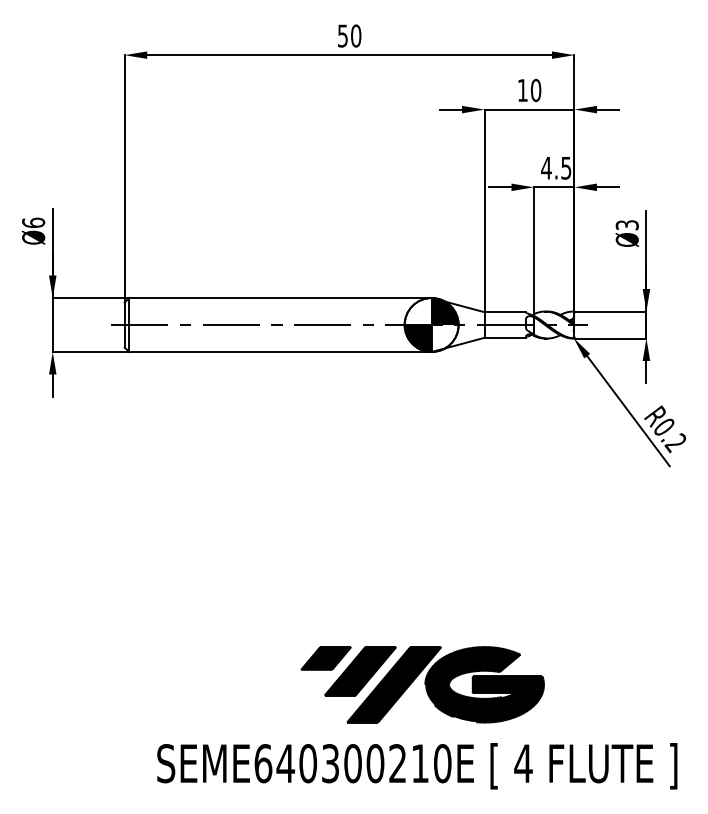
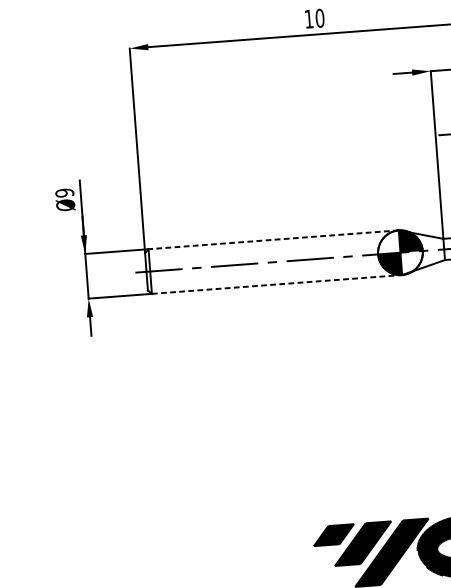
text: (342, 35) -> (308, 18), 50 -> 10
text: (33, 222) -> (64, 192), Ø6 -> Ø9
line: (279, 298) -> (272, 240), solid -> dashed
line: (280, 352) -> (277, 284), solid -> dashed

